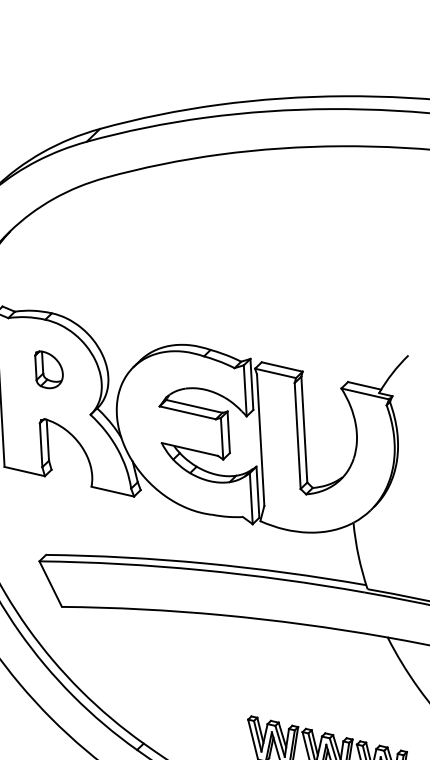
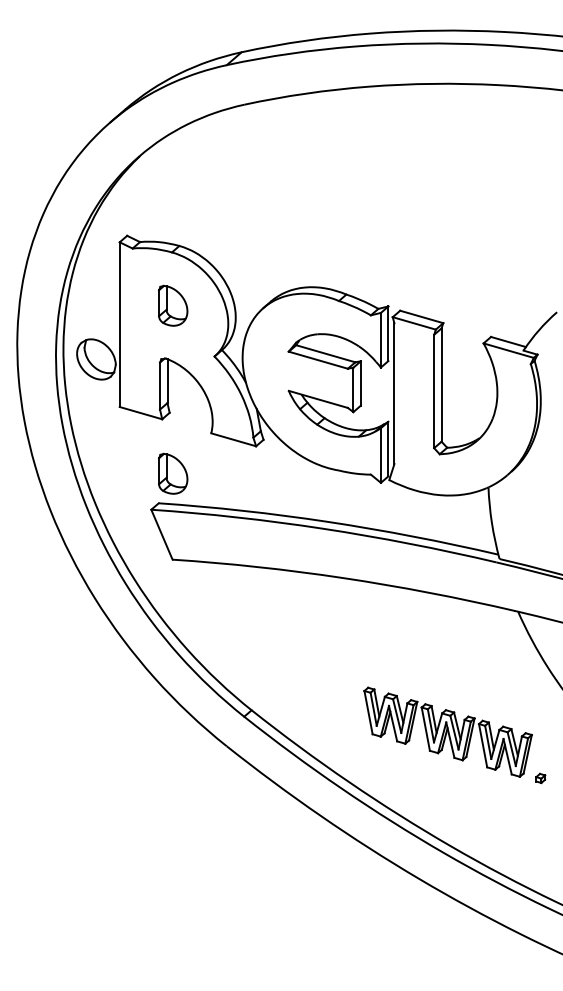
part: (58, 526) -> (173, 473), added

